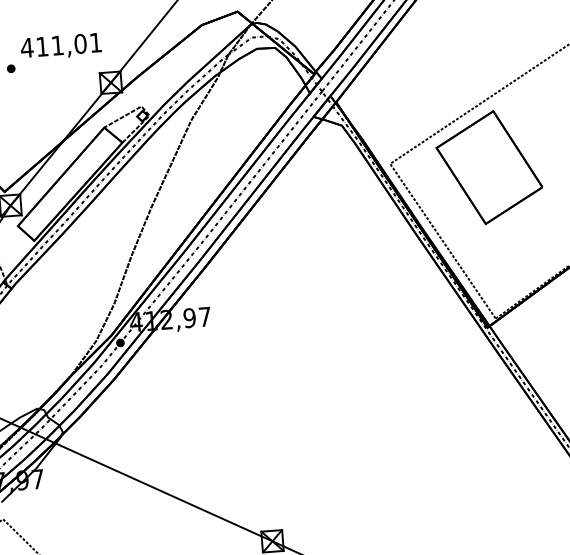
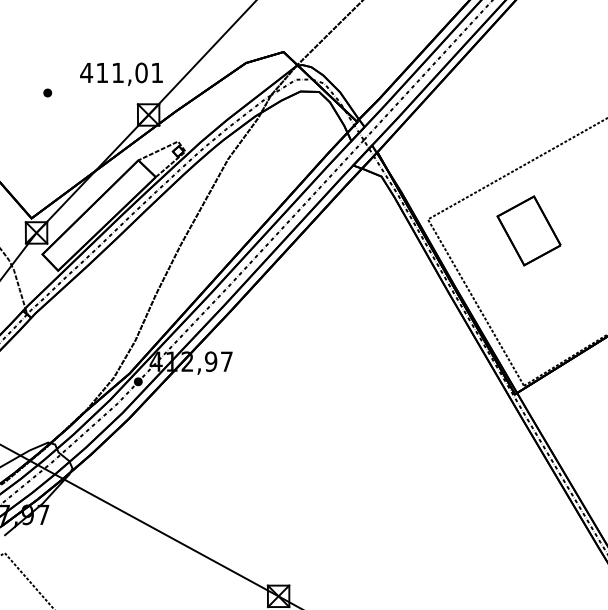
text: (61, 46) -> (121, 74), moved
part: (488, 167) -> (528, 230), size x0.6

